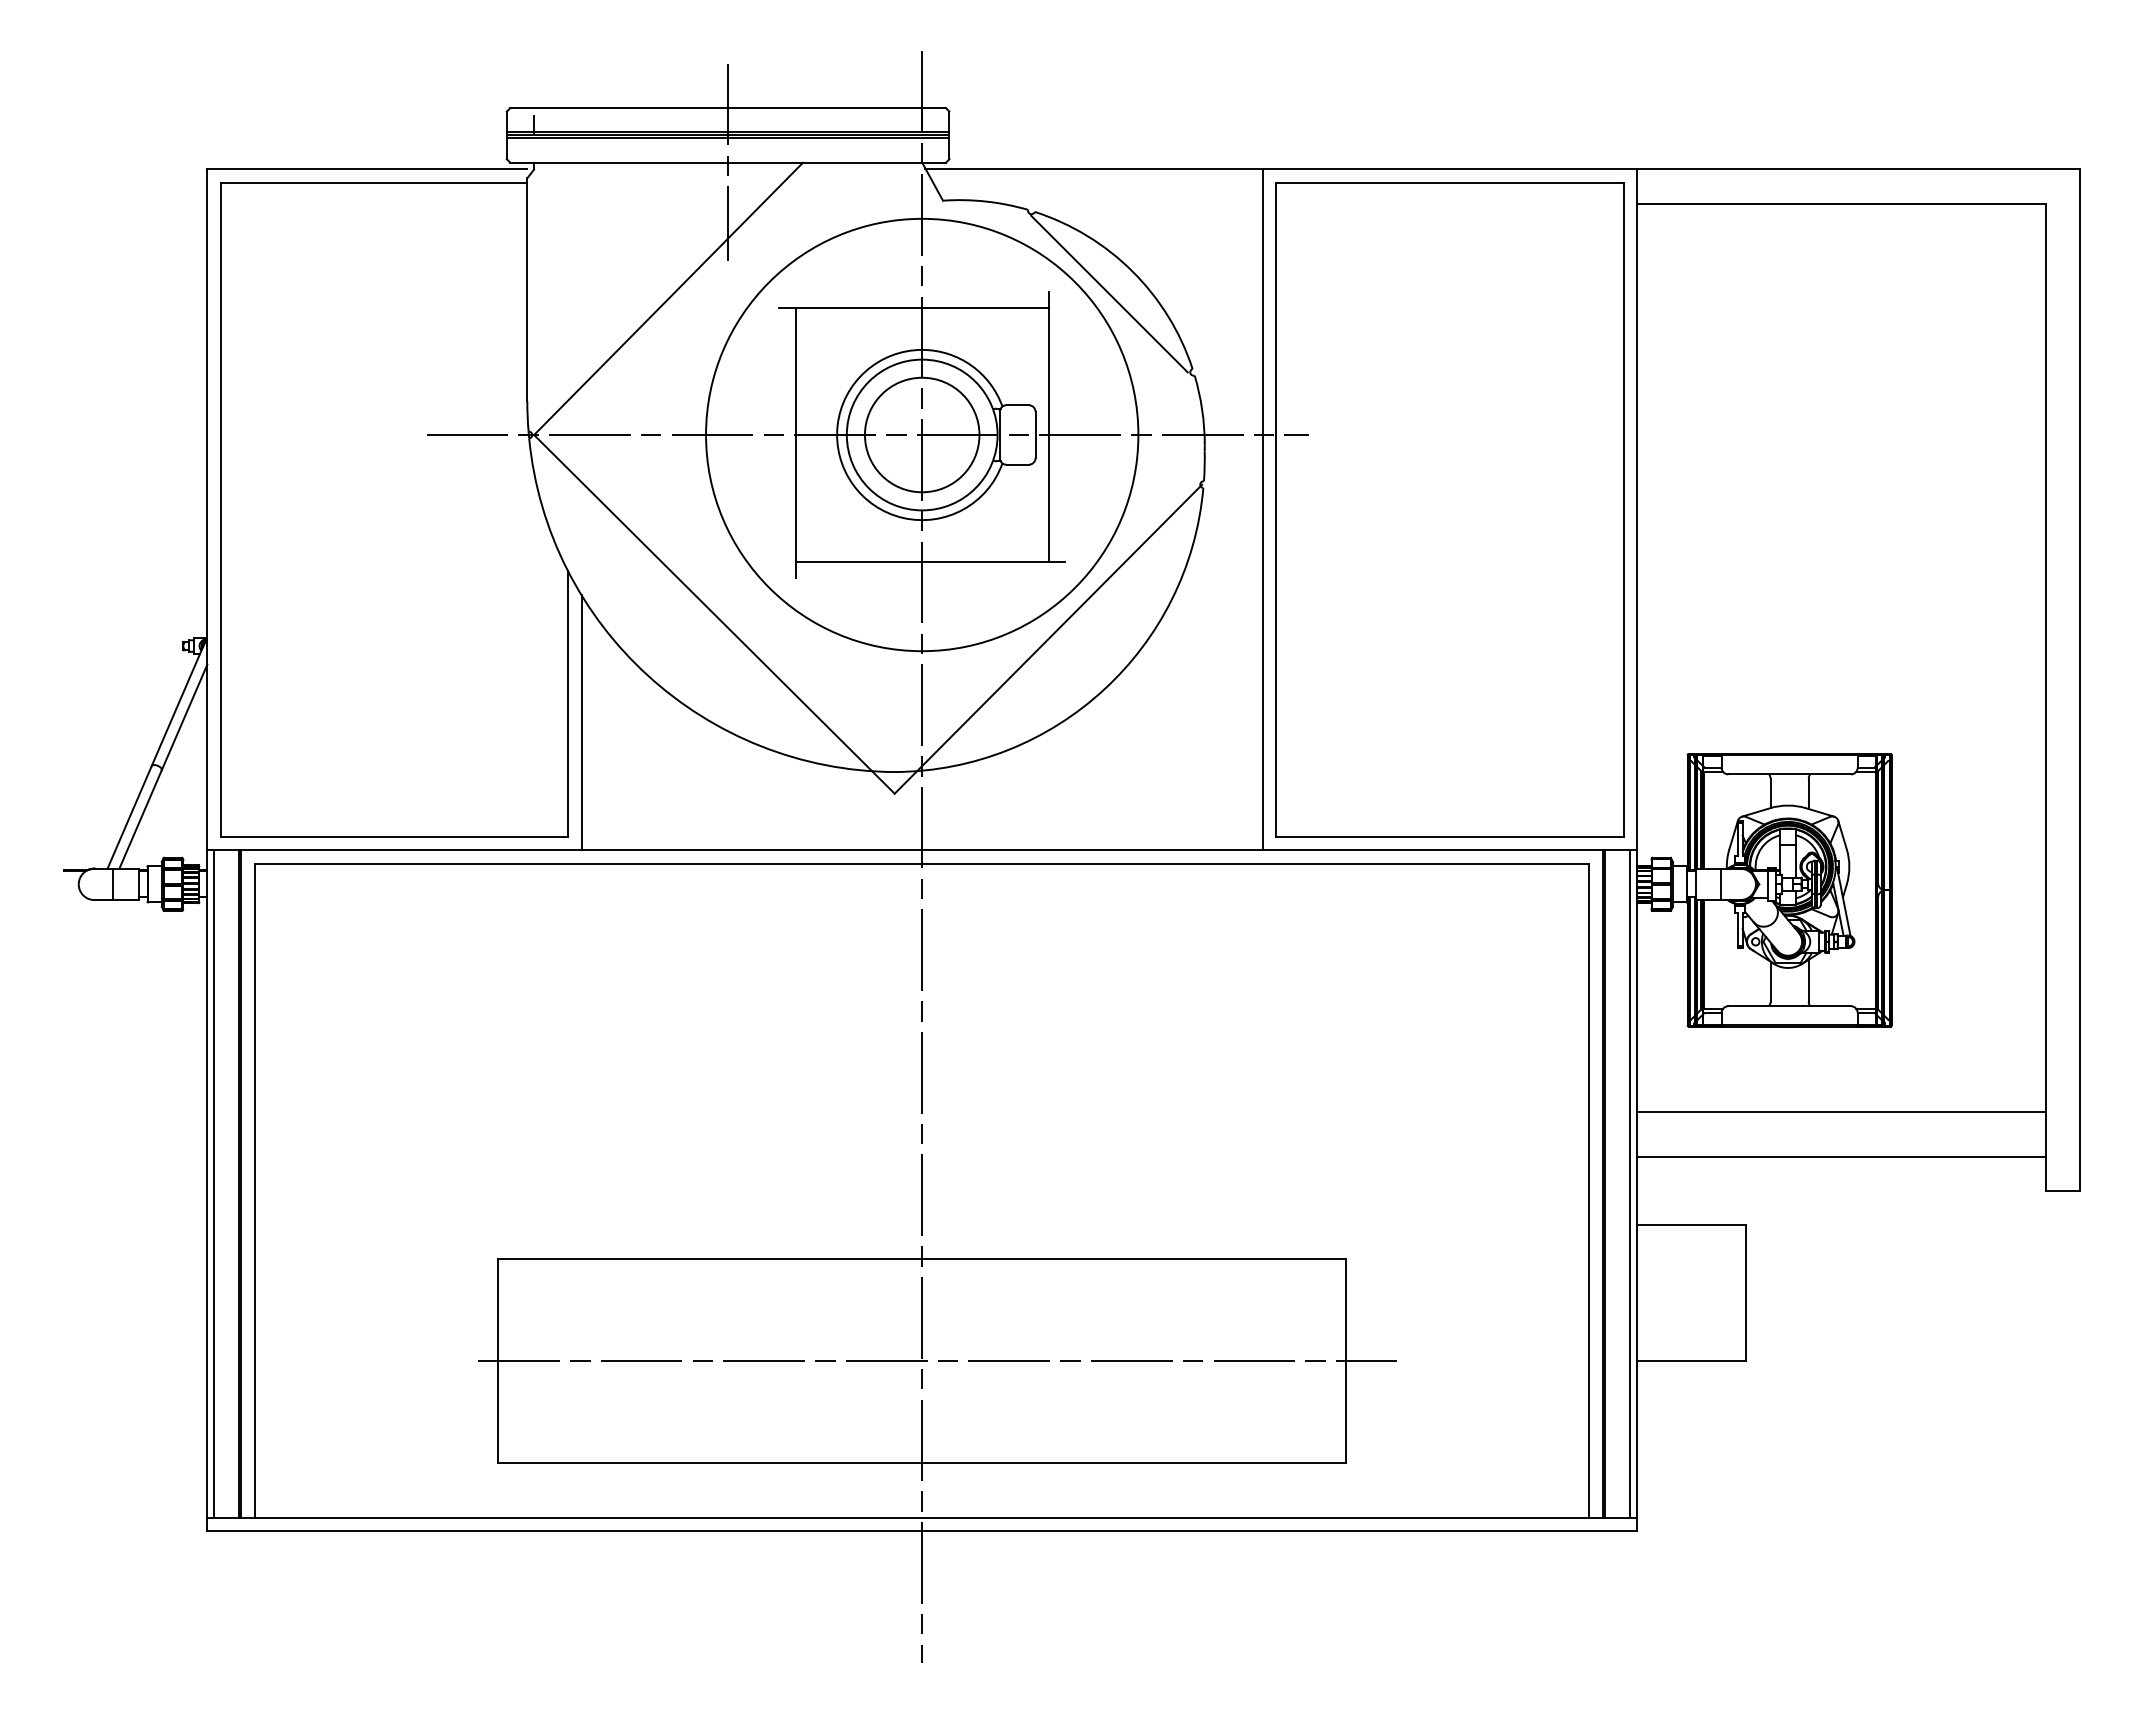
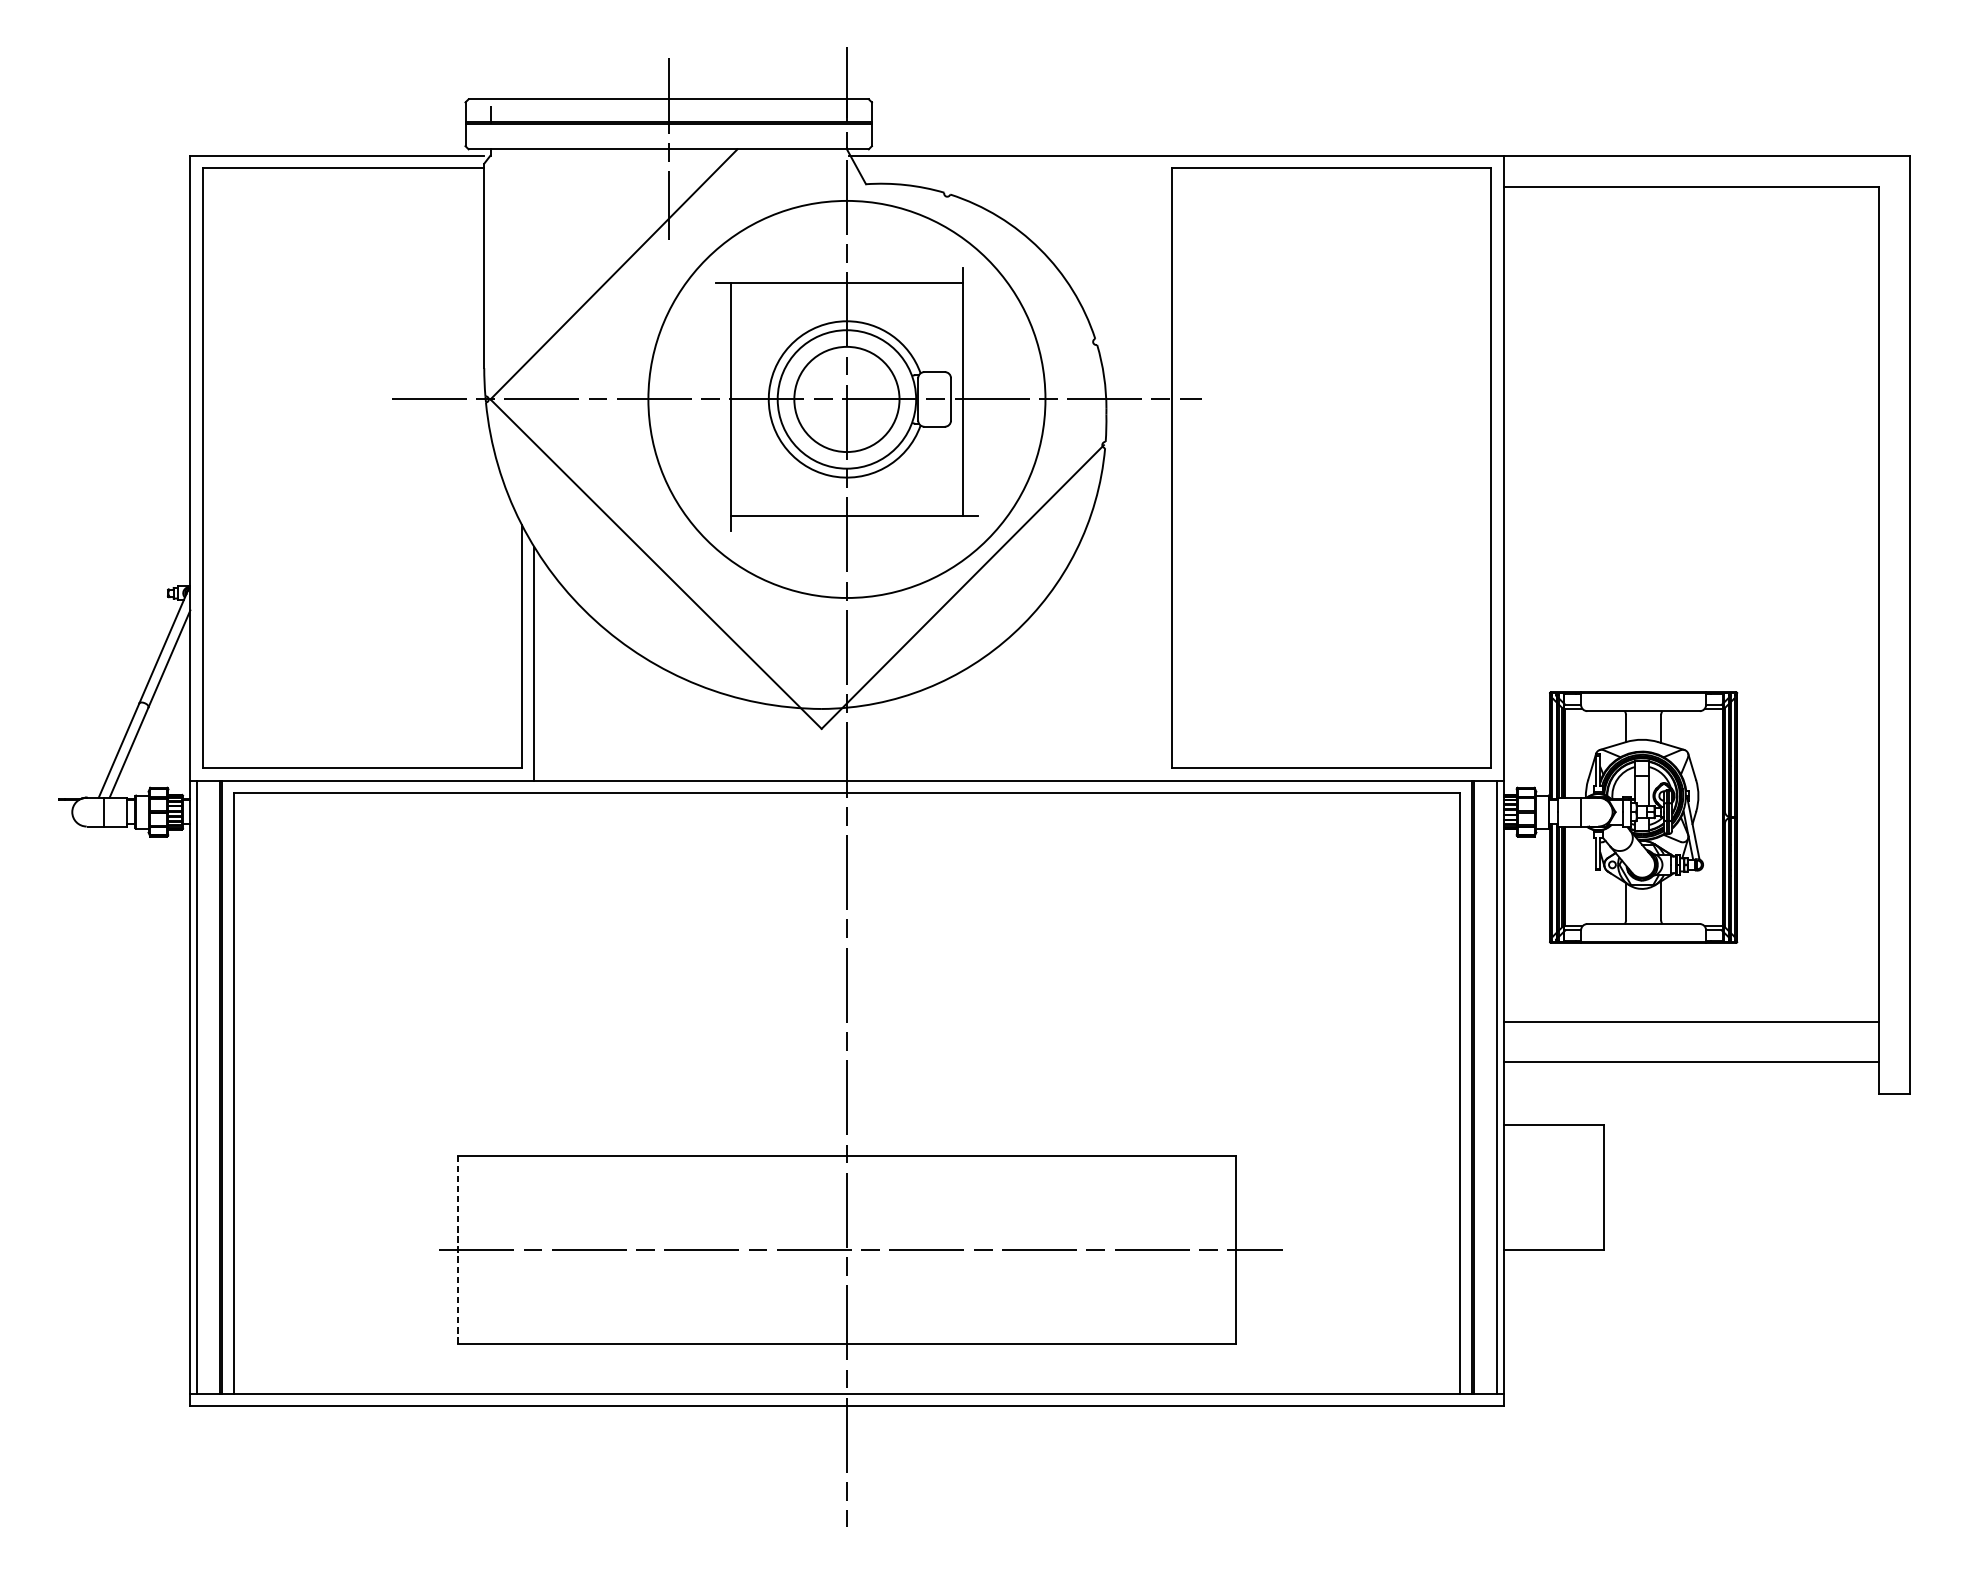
line: (727, 138) -> (668, 127), removed
line: (1109, 293) -> (1018, 269), removed
line: (1262, 509) -> (1159, 467), removed
line: (498, 1360) -> (457, 1249), solid -> dashed

